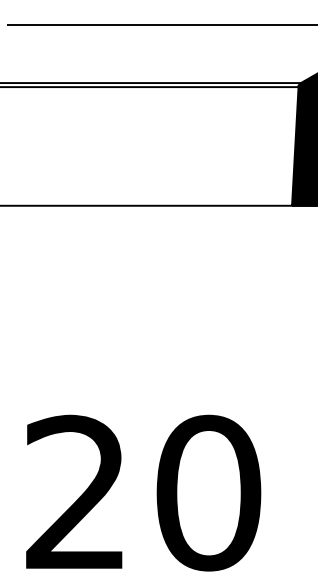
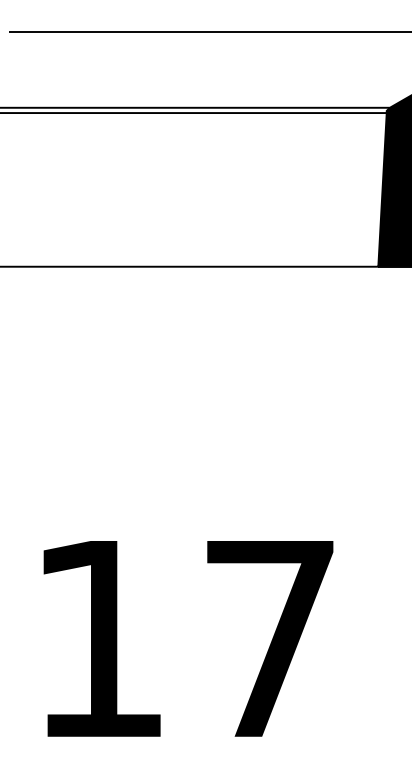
text: (143, 492) -> (185, 638), 20 -> 17

